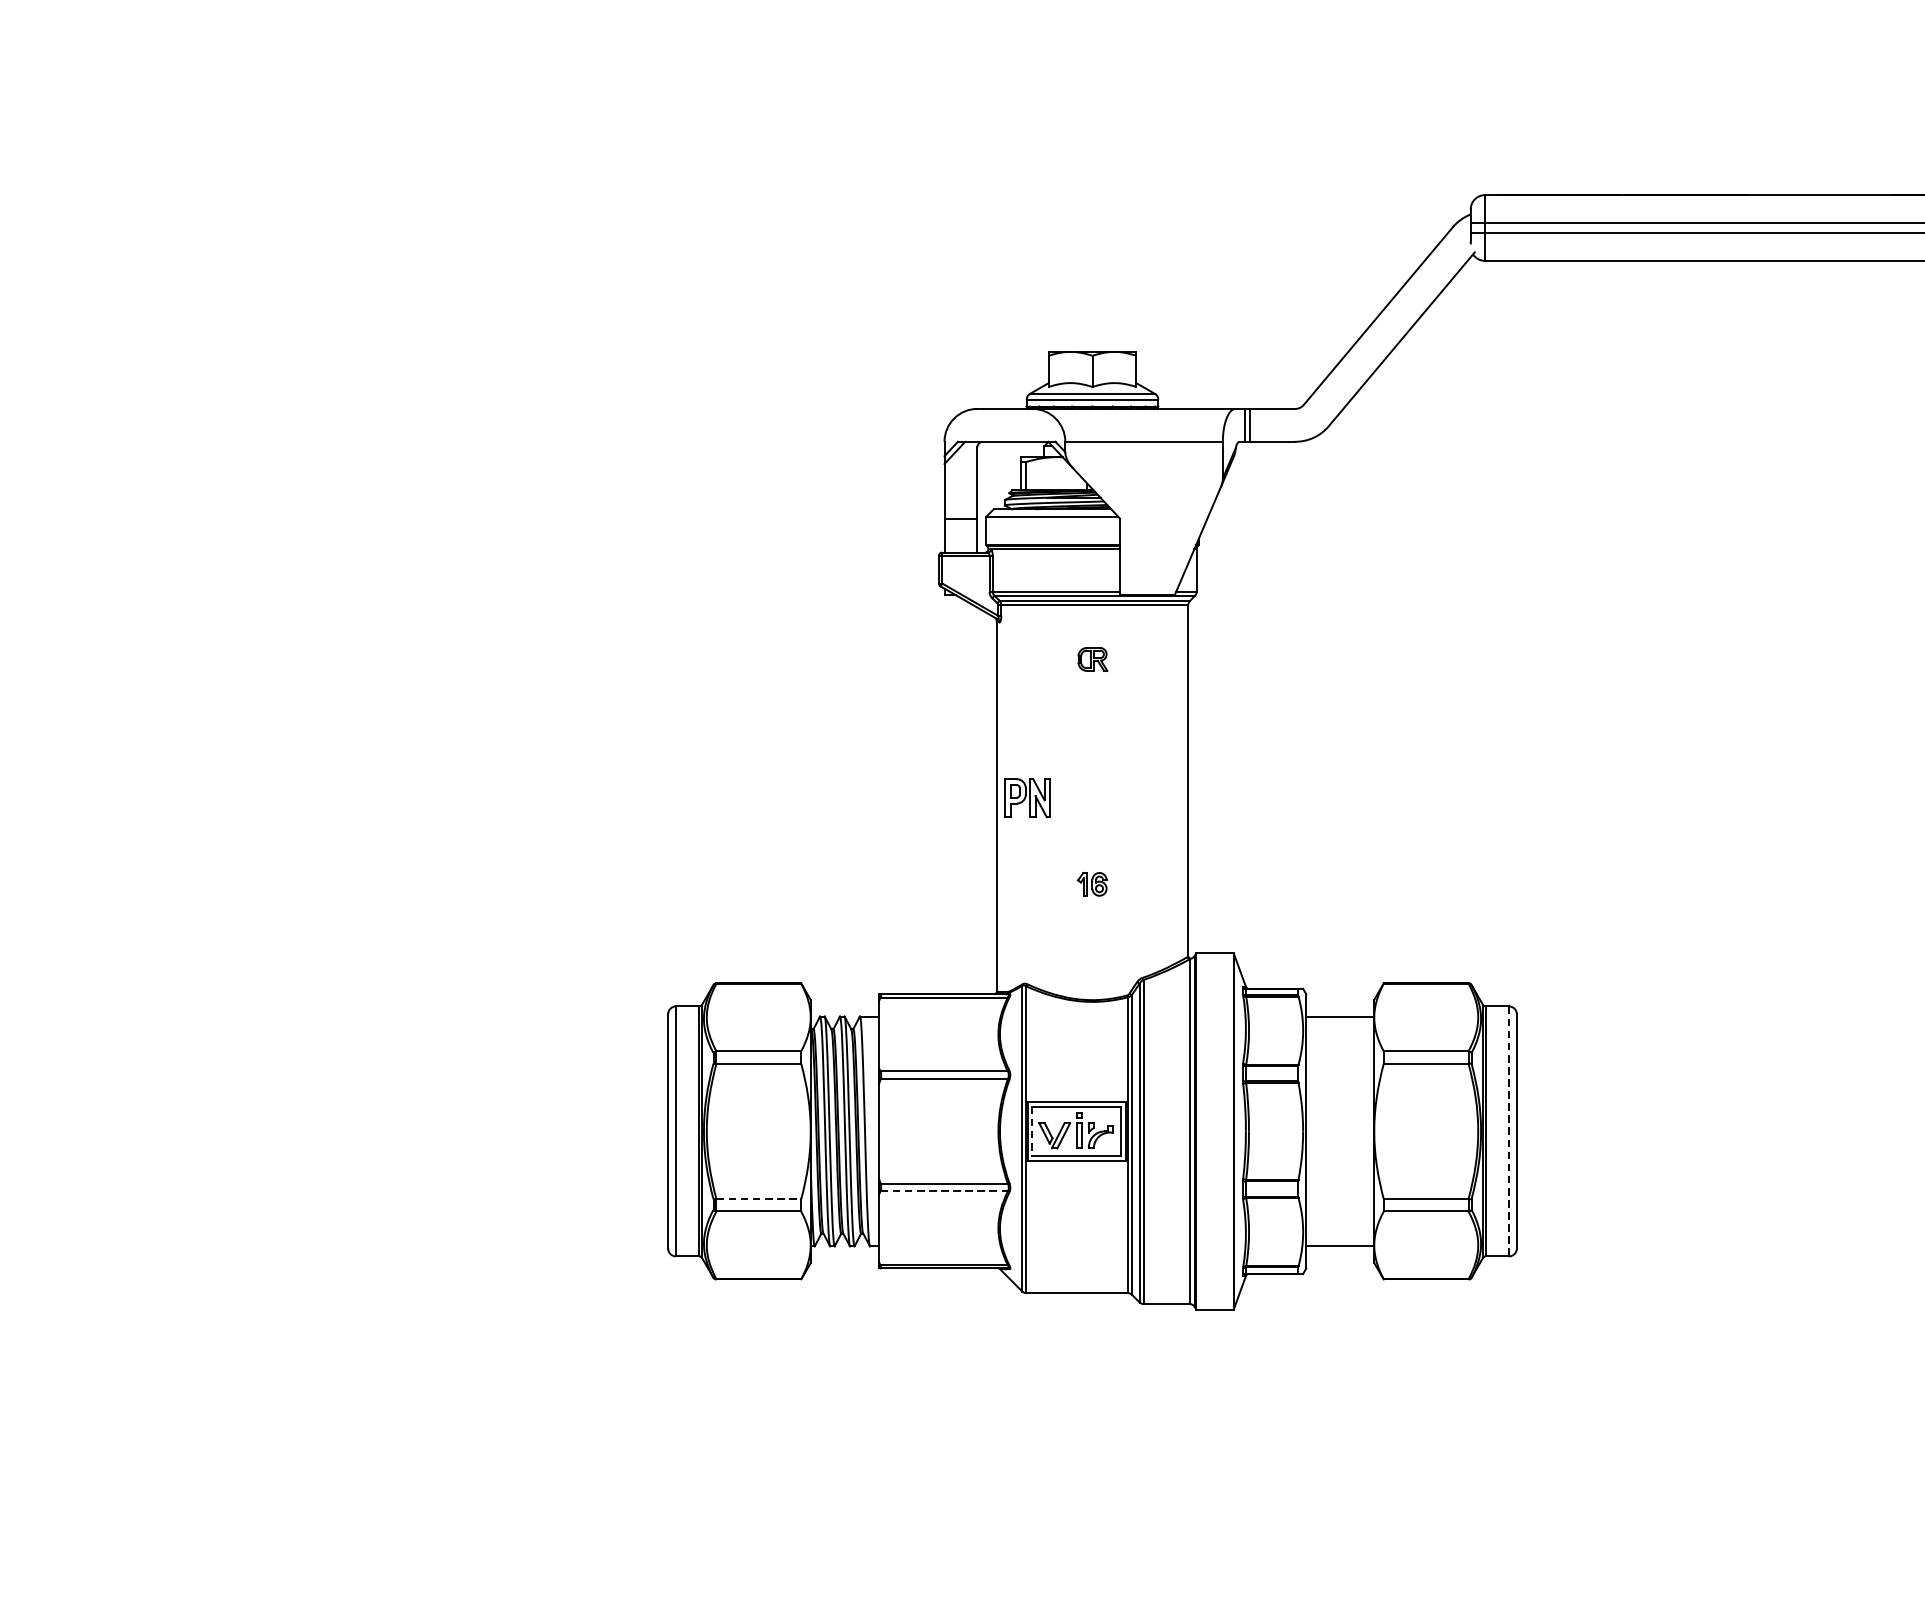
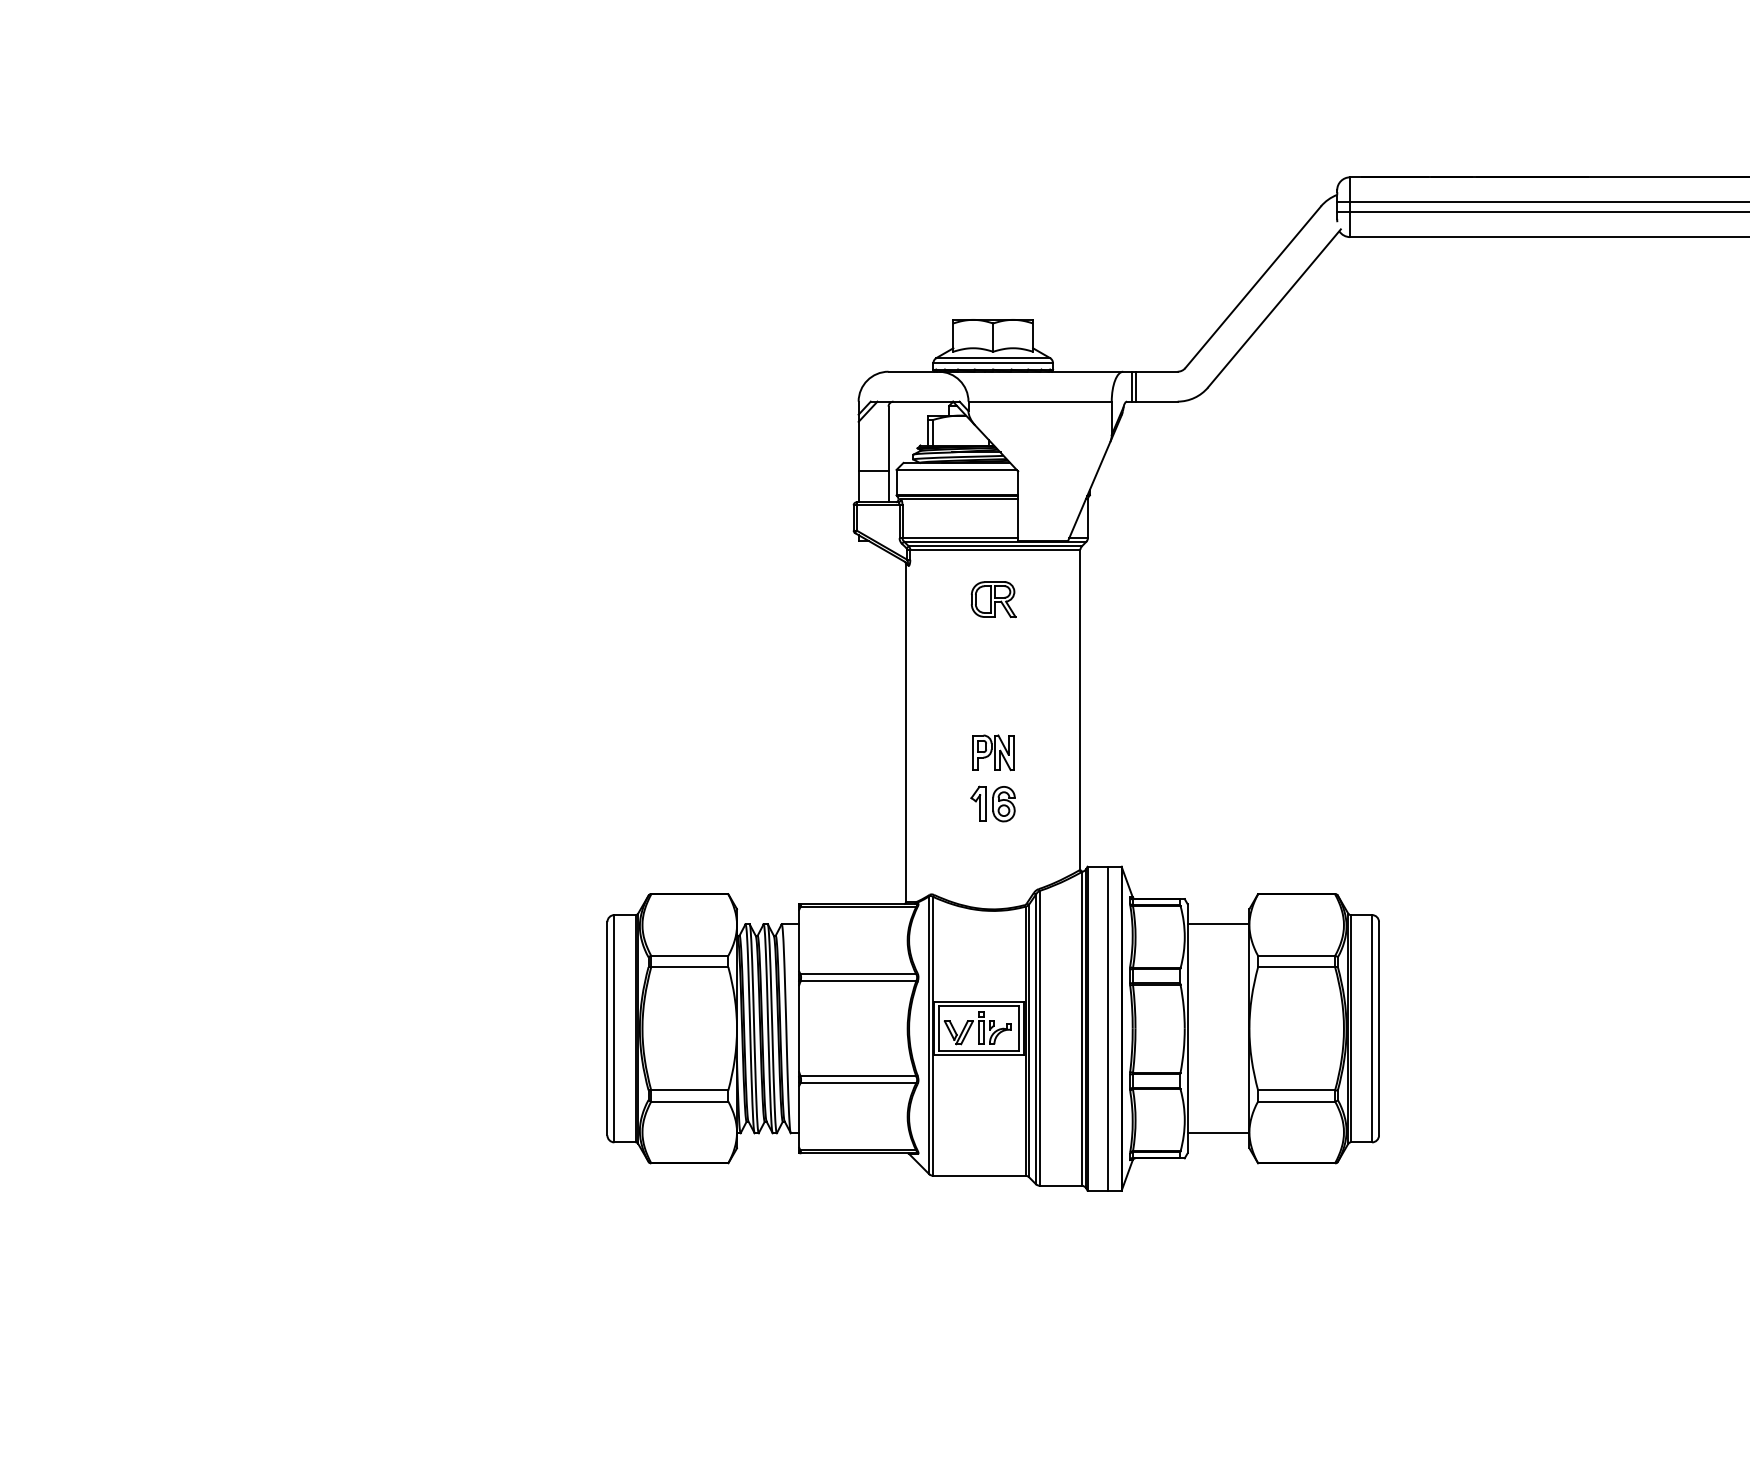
part: (1092, 659) -> (993, 599), size x1.67
part: (1027, 797) -> (993, 752), moved
part: (1091, 883) -> (992, 803), size x1.67
line: (1218, 1131) -> (1107, 1028), added
line: (1509, 1131) -> (1372, 1028), dashed -> solid
line: (1032, 1132) -> (938, 1029), dashed -> solid
line: (944, 1191) -> (858, 1083), dashed -> solid
line: (758, 1199) -> (689, 1090), dashed -> solid

